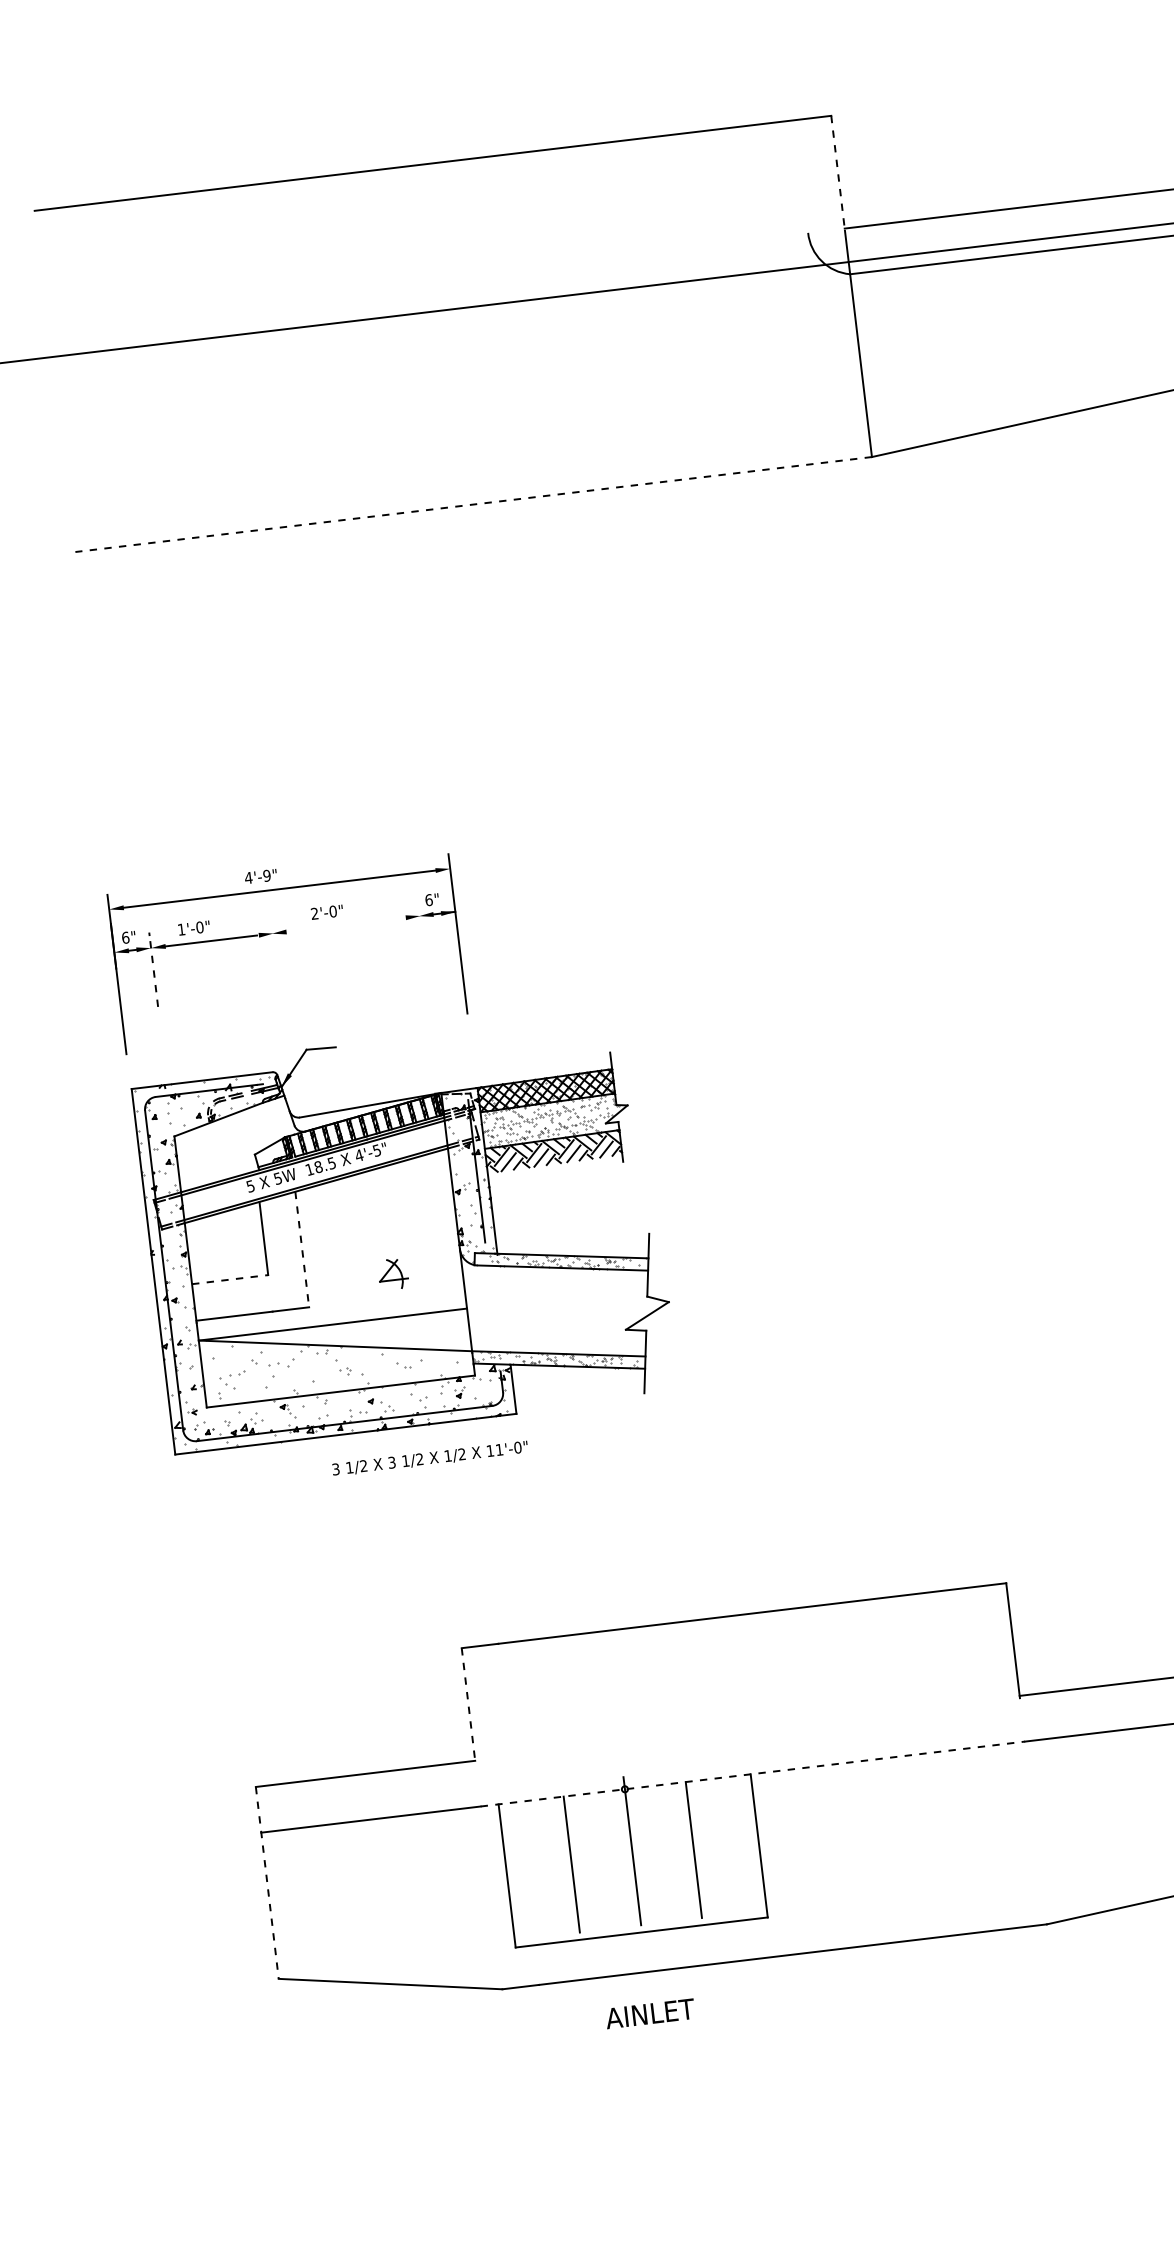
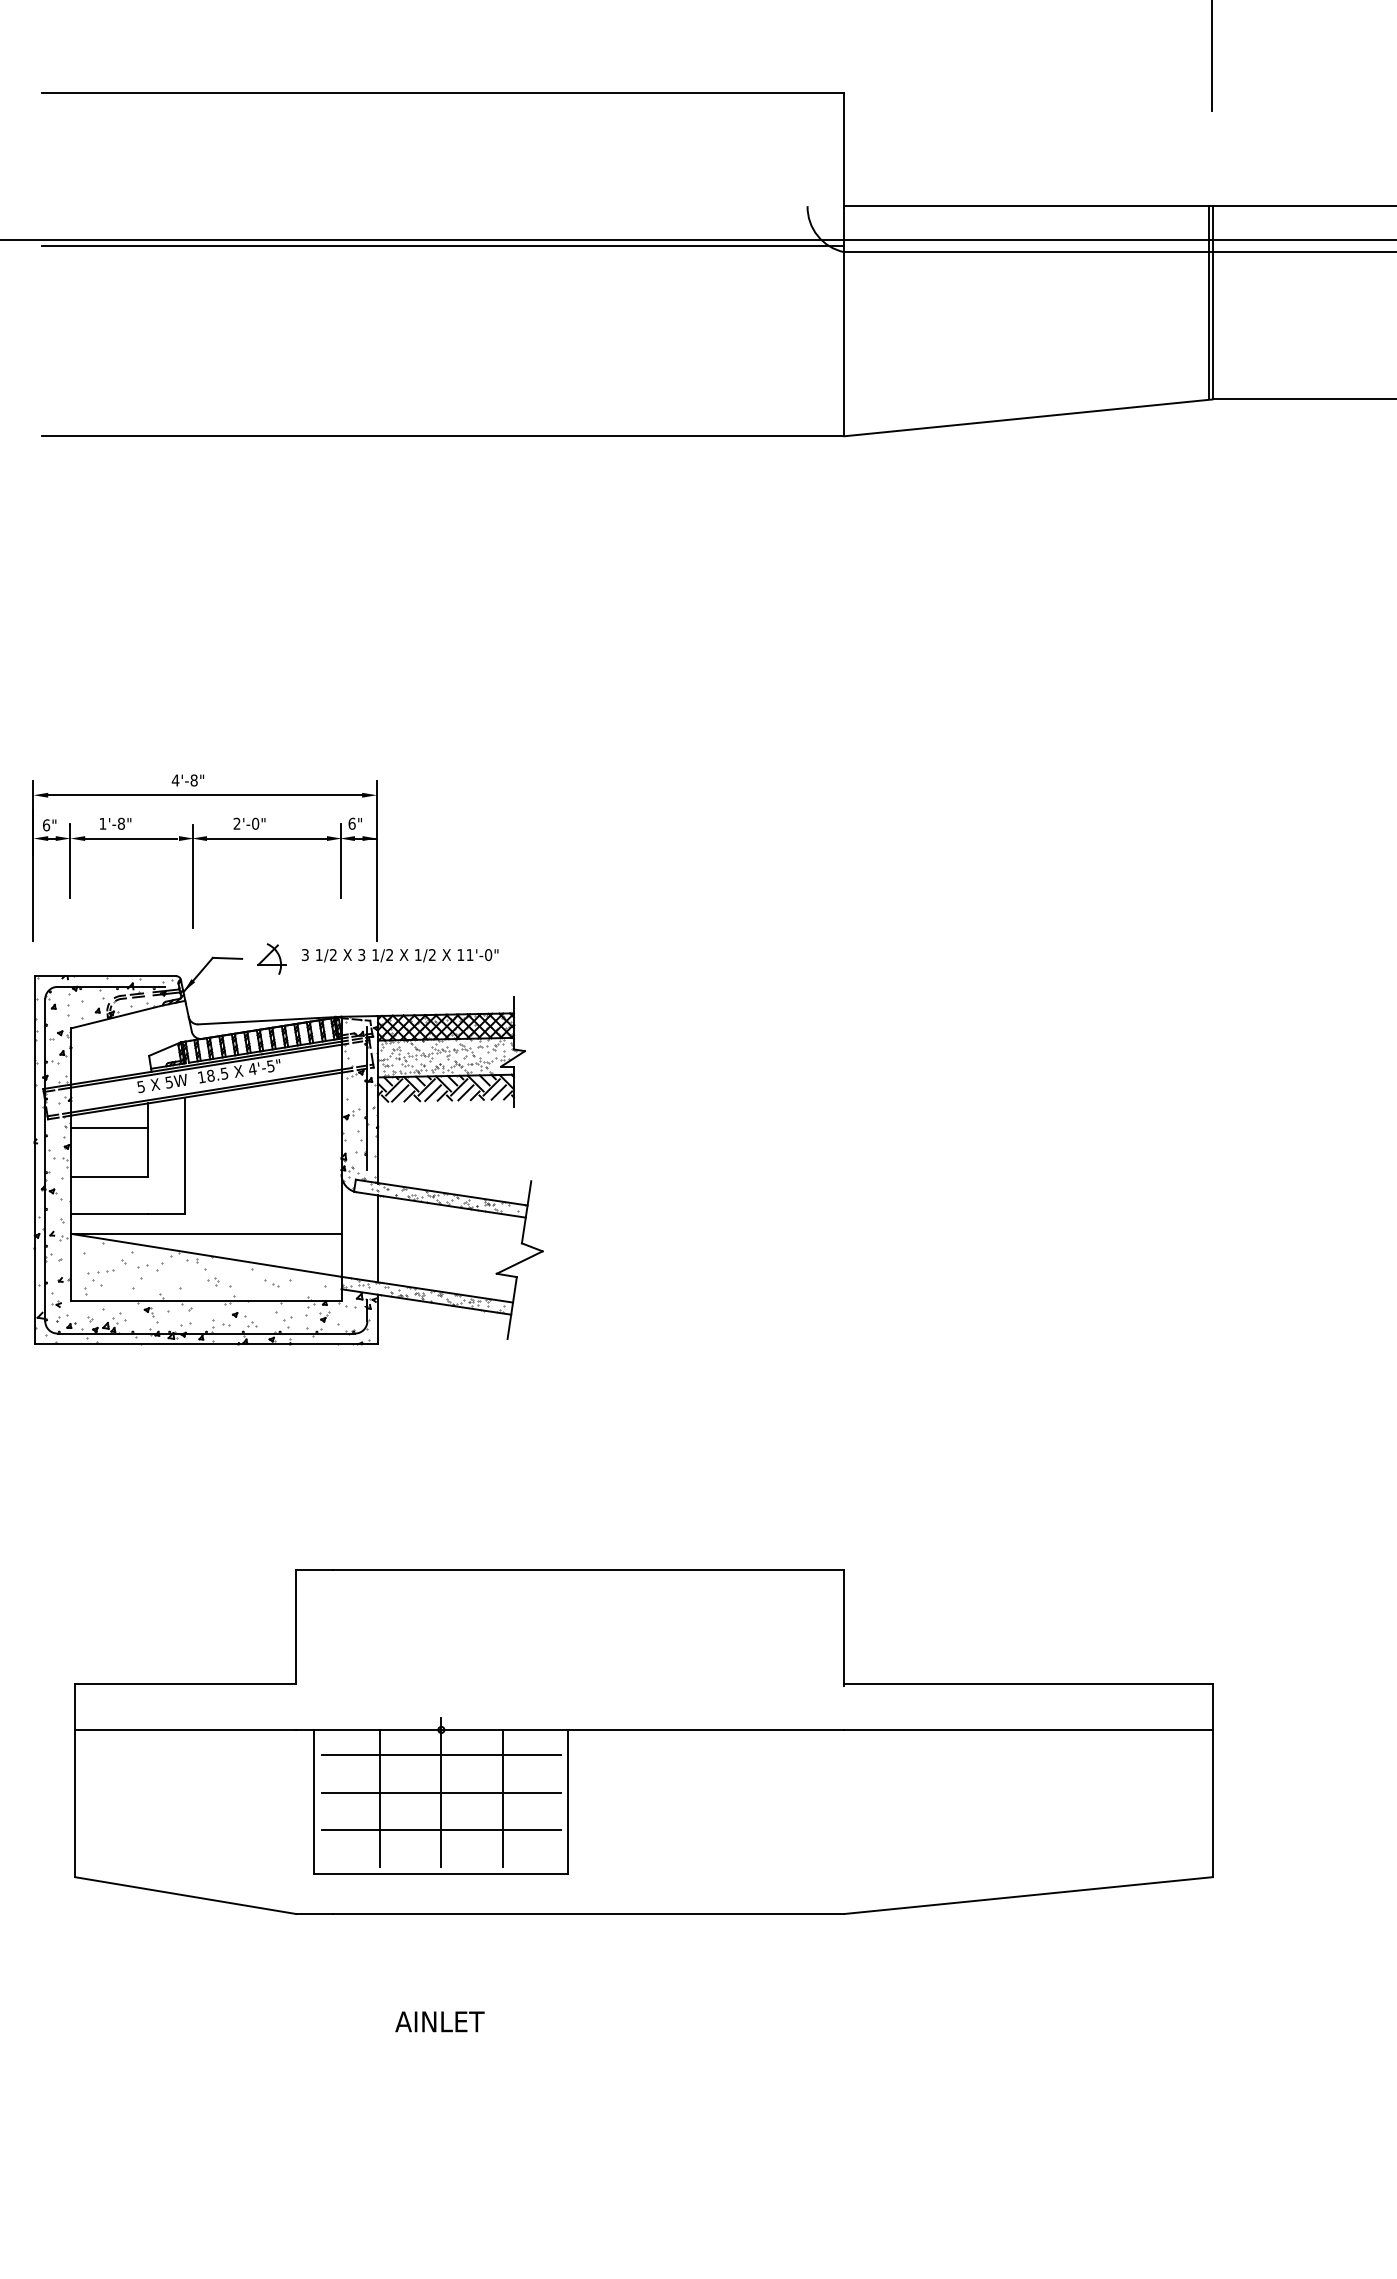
line: (838, 173) -> (844, 150), dashed -> solid
line: (451, 316) -> (443, 246), added
line: (472, 504) -> (442, 436), dashed -> solid
text: (266, 875) -> (193, 780), 4'-9" -> 4'-8"
line: (345, 924) -> (266, 838), added
text: (199, 927) -> (121, 823), 1'-0" -> 1'-8"
line: (422, 937) -> (341, 860), added
line: (153, 970) -> (70, 861), dashed -> solid
line: (277, 971) -> (193, 876), added
line: (224, 1231) -> (109, 1128), added
line: (301, 1250) -> (184, 1156), dashed -> solid
part: (392, 1273) -> (271, 958), moved
line: (230, 1279) -> (110, 1177), dashed -> solid
line: (504, 1308) -> (378, 1238), added
text: (430, 1458) -> (400, 955), moved
line: (468, 1704) -> (296, 1627), dashed -> solid
line: (753, 1773) -> (570, 1729), dashed -> solid
line: (626, 1813) -> (440, 1754), added
line: (631, 1851) -> (440, 1792), added
line: (267, 1882) -> (75, 1780), dashed -> solid
line: (635, 1889) -> (440, 1830), added
text: (649, 2013) -> (439, 2021), moved

